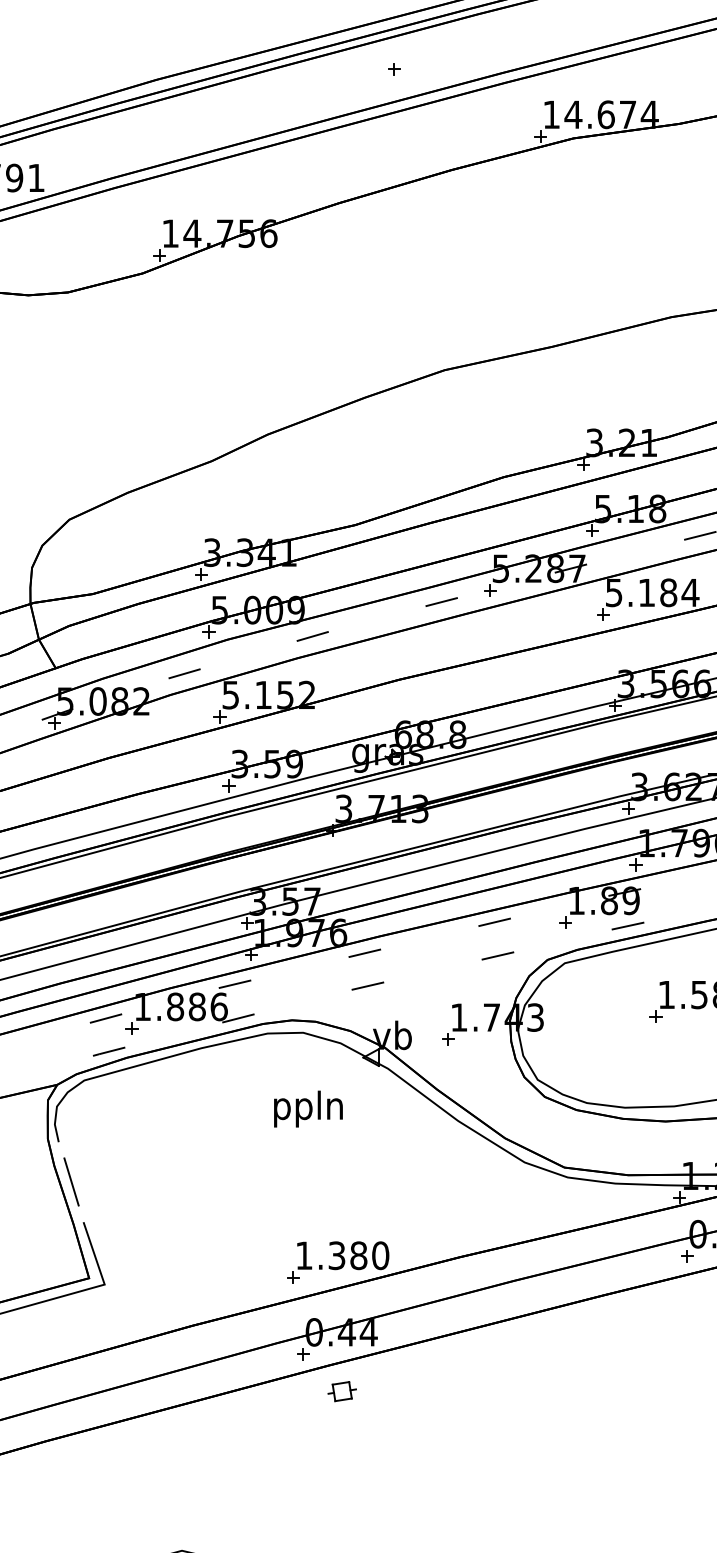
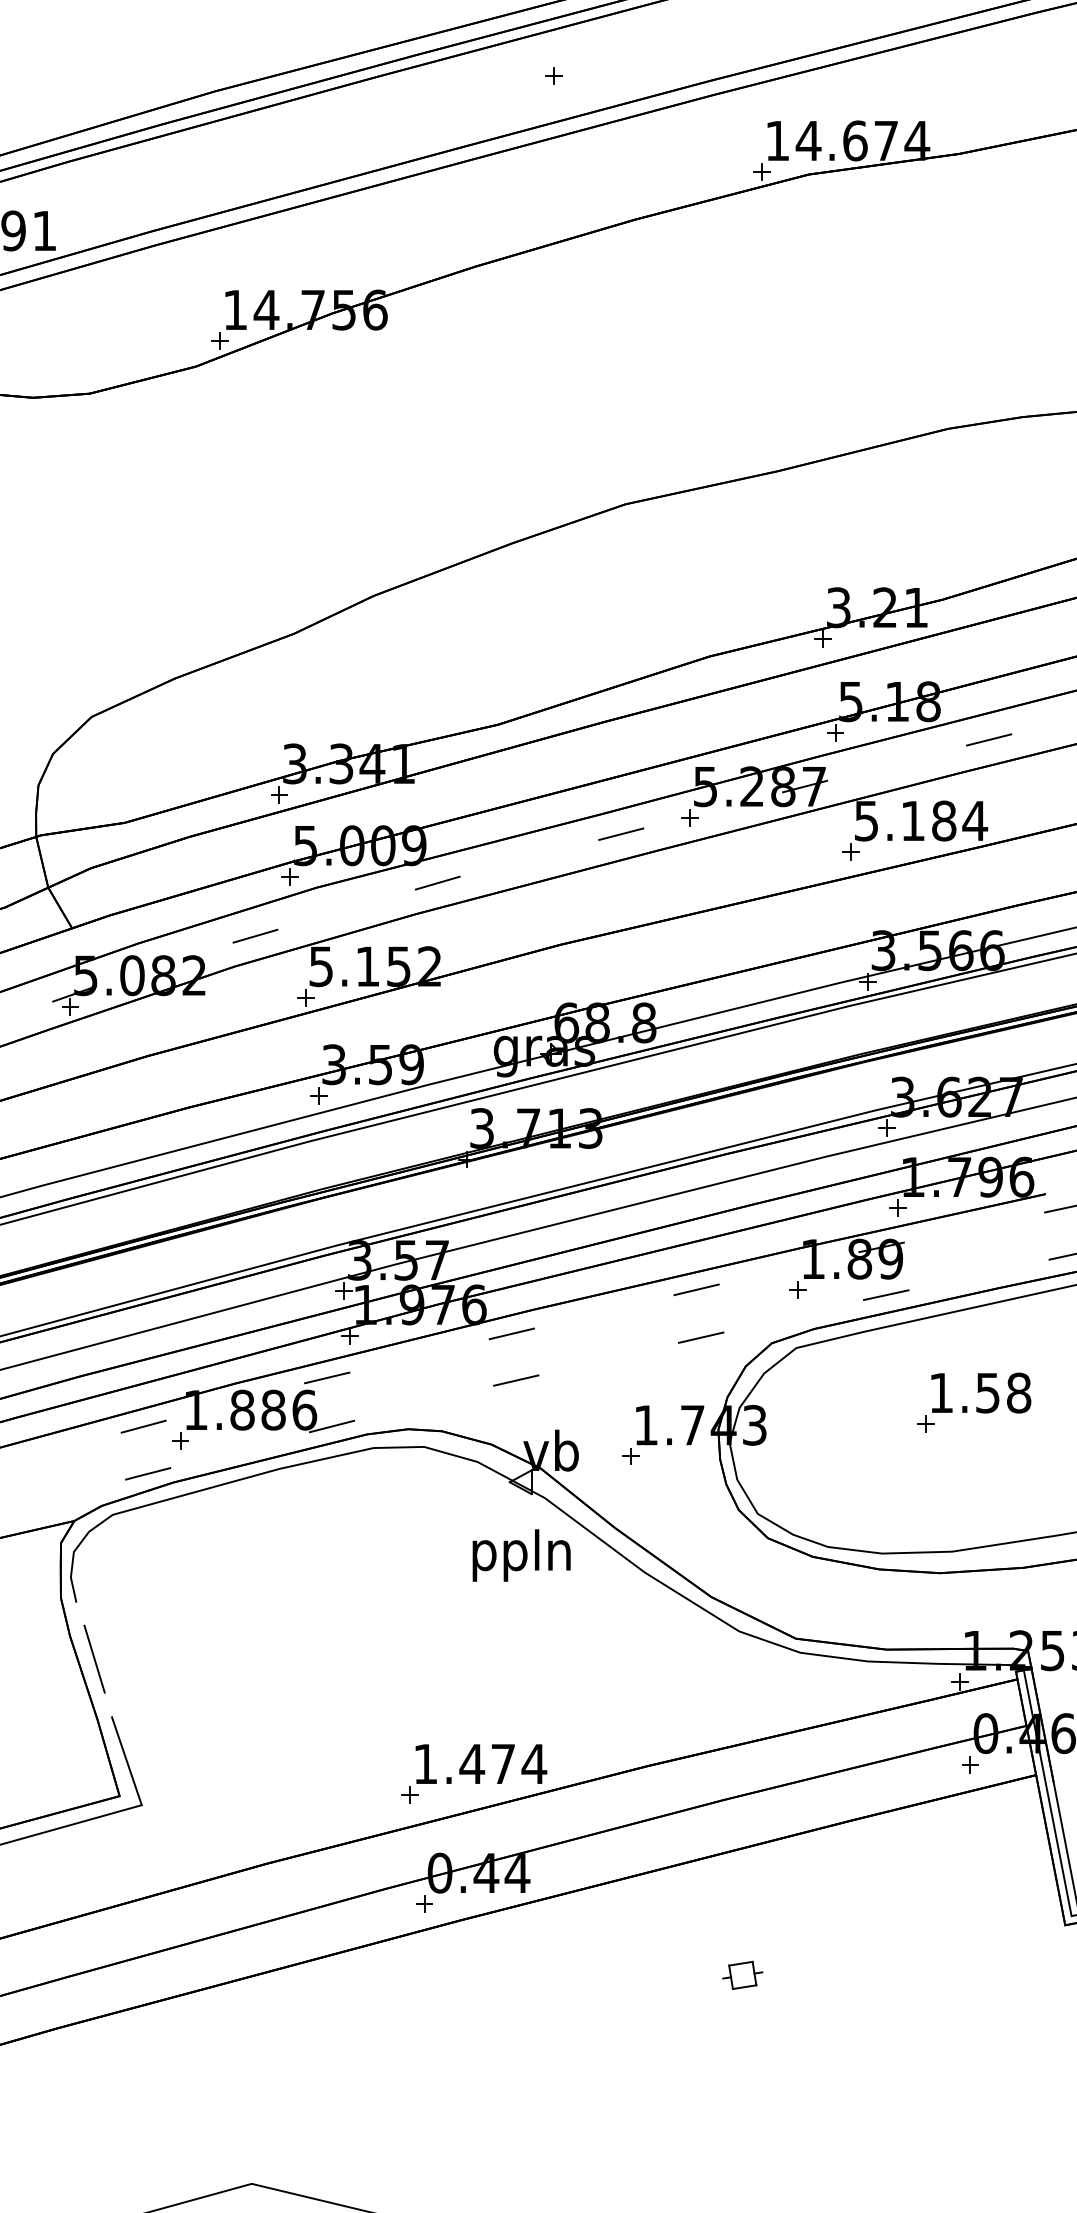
text: (308, 1109) -> (521, 1555), moved
text: (358, 1255) -> (503, 1763), 1.380 -> 1.474
part: (342, 1390) -> (742, 1974), moved

